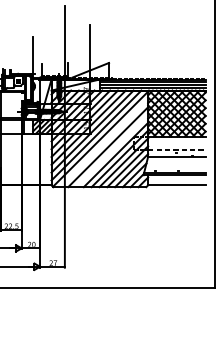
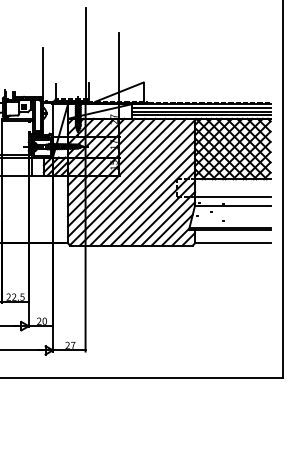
line: (104, 142) -> (137, 187), added
line: (176, 150) -> (232, 197), dashed -> solid
line: (112, 151) -> (147, 198), added

